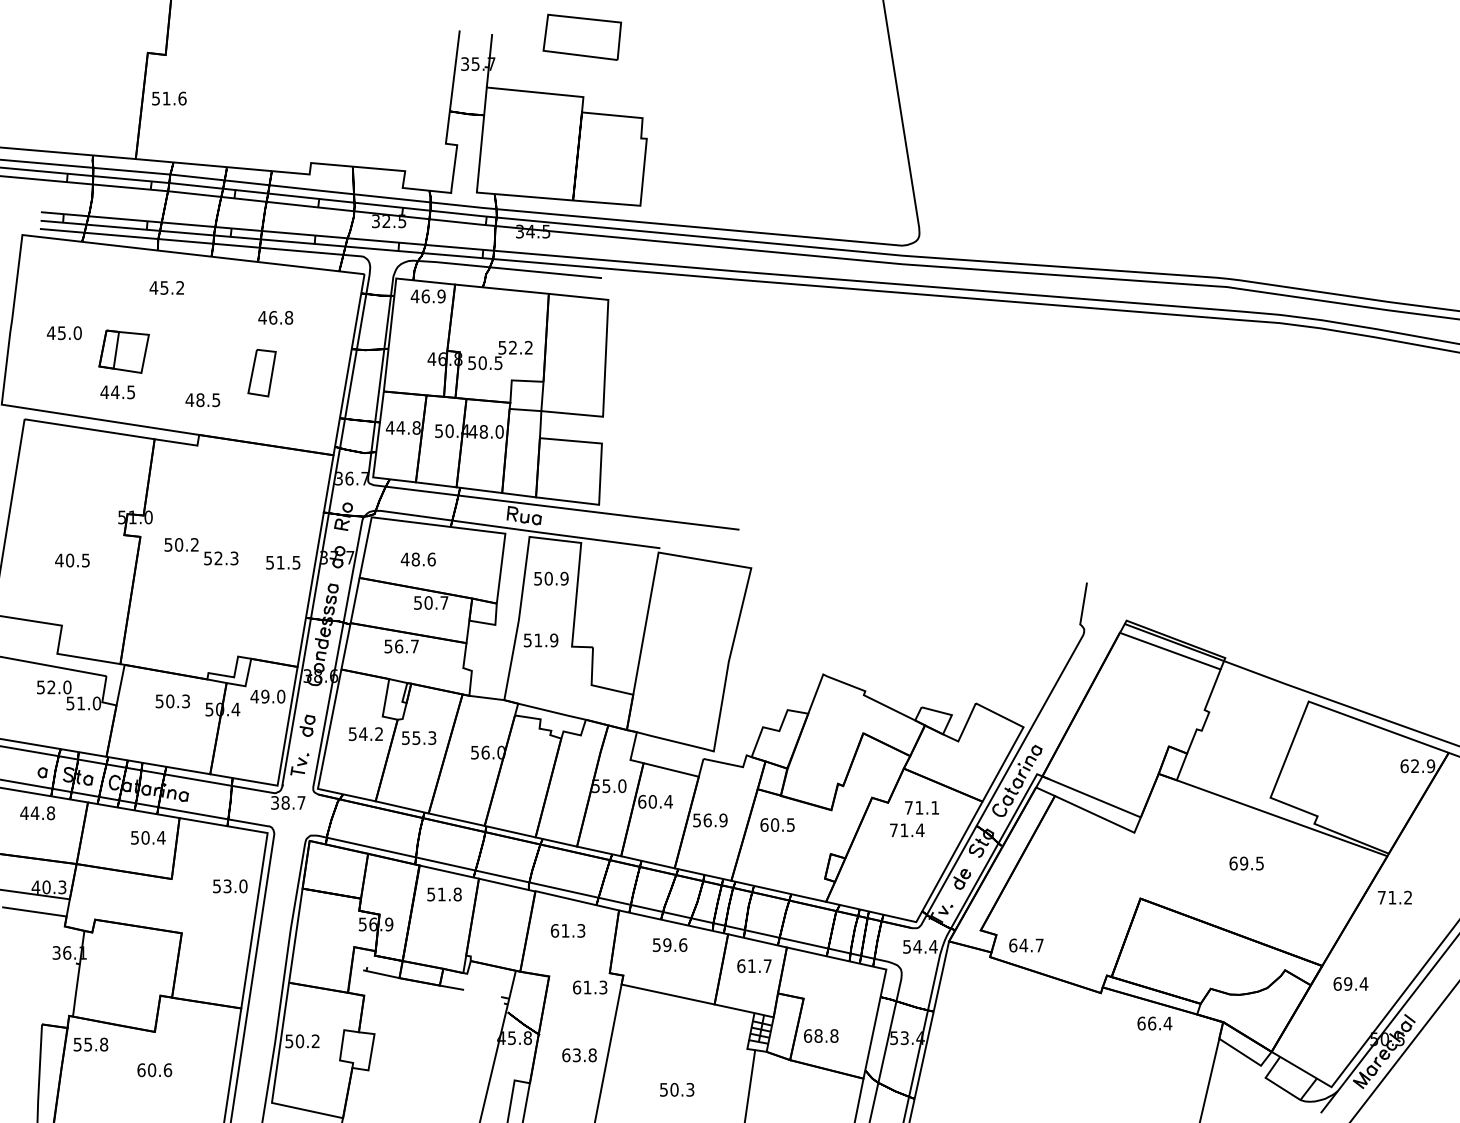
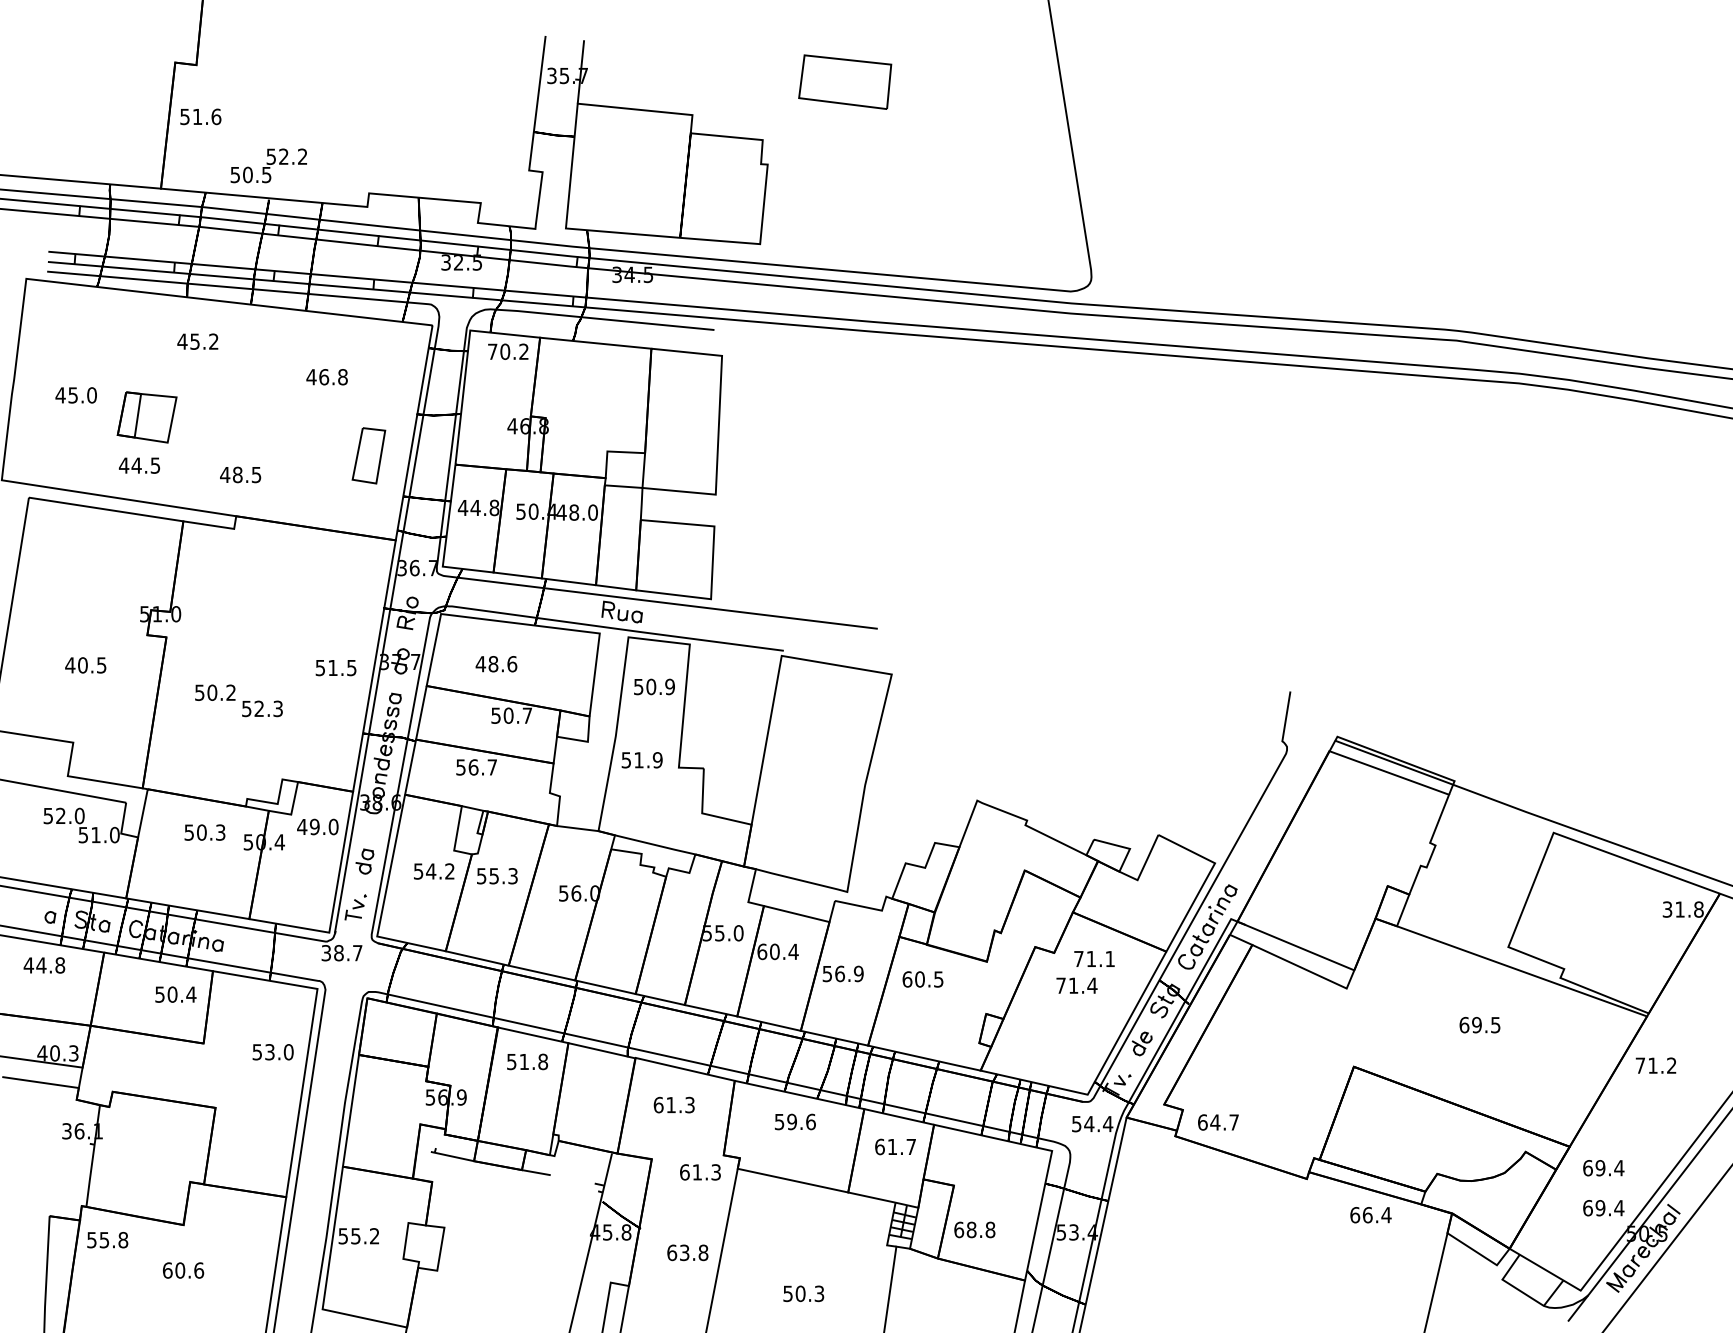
part: (582, 36) -> (845, 81), moved
text: (427, 296) -> (507, 351), 46.9 -> 70.2
part: (500, 355) -> (268, 165), moved
part: (261, 372) -> (368, 455), moved
part: (201, 551) -> (238, 700), moved
text: (1417, 766) -> (1682, 909), 62.9 -> 31.8
part: (1350, 1017) -> (1603, 1208), added
text: (299, 1041) -> (355, 1236), 50.2 -> 55.2

